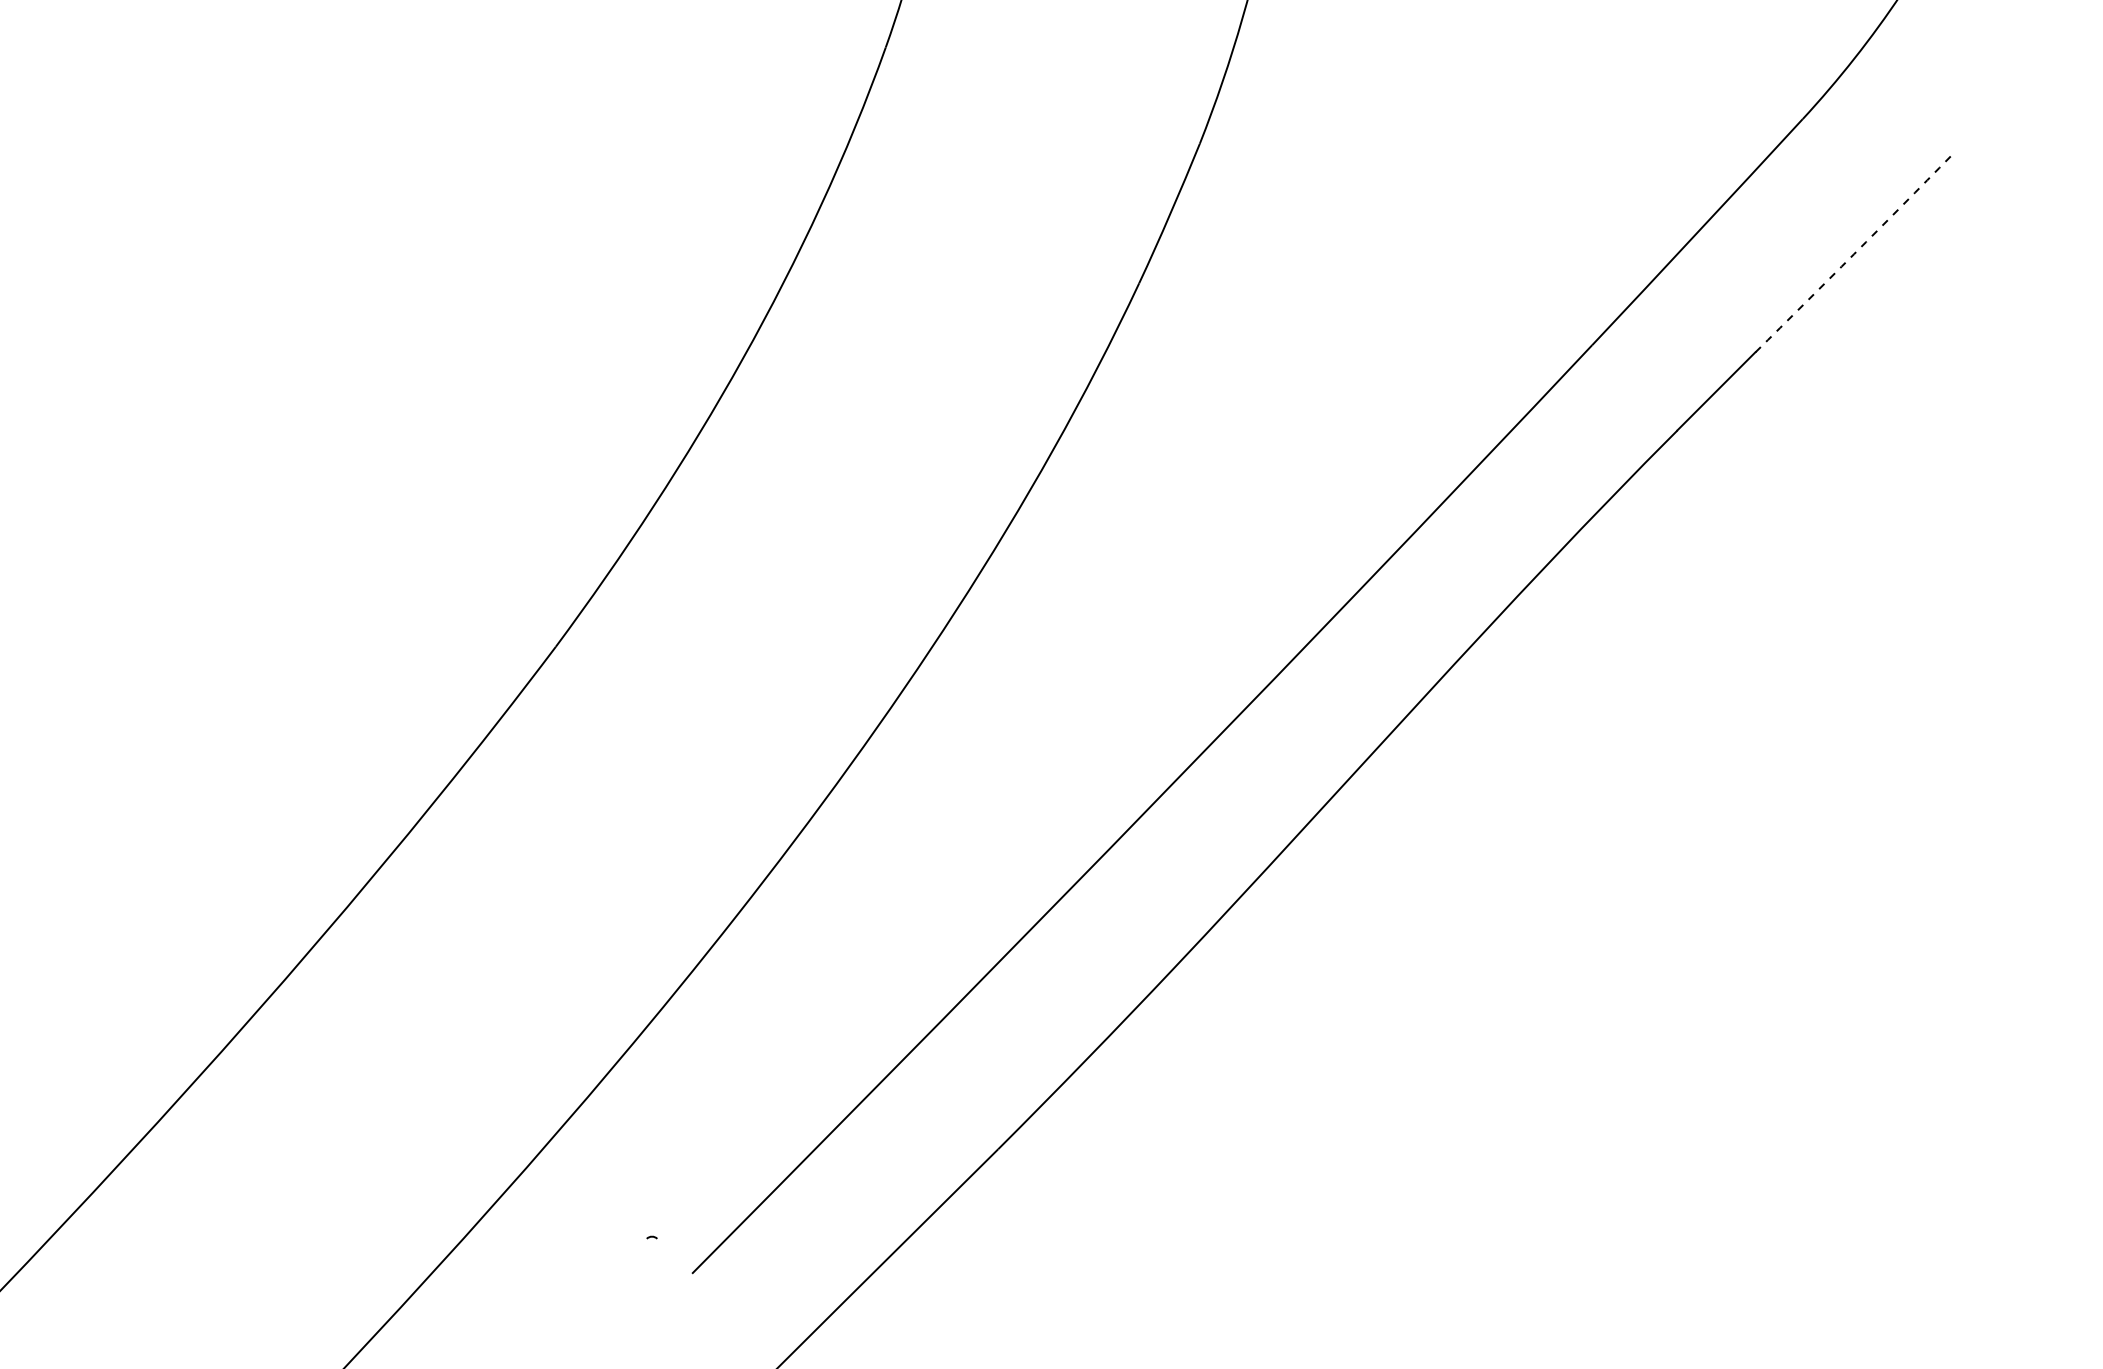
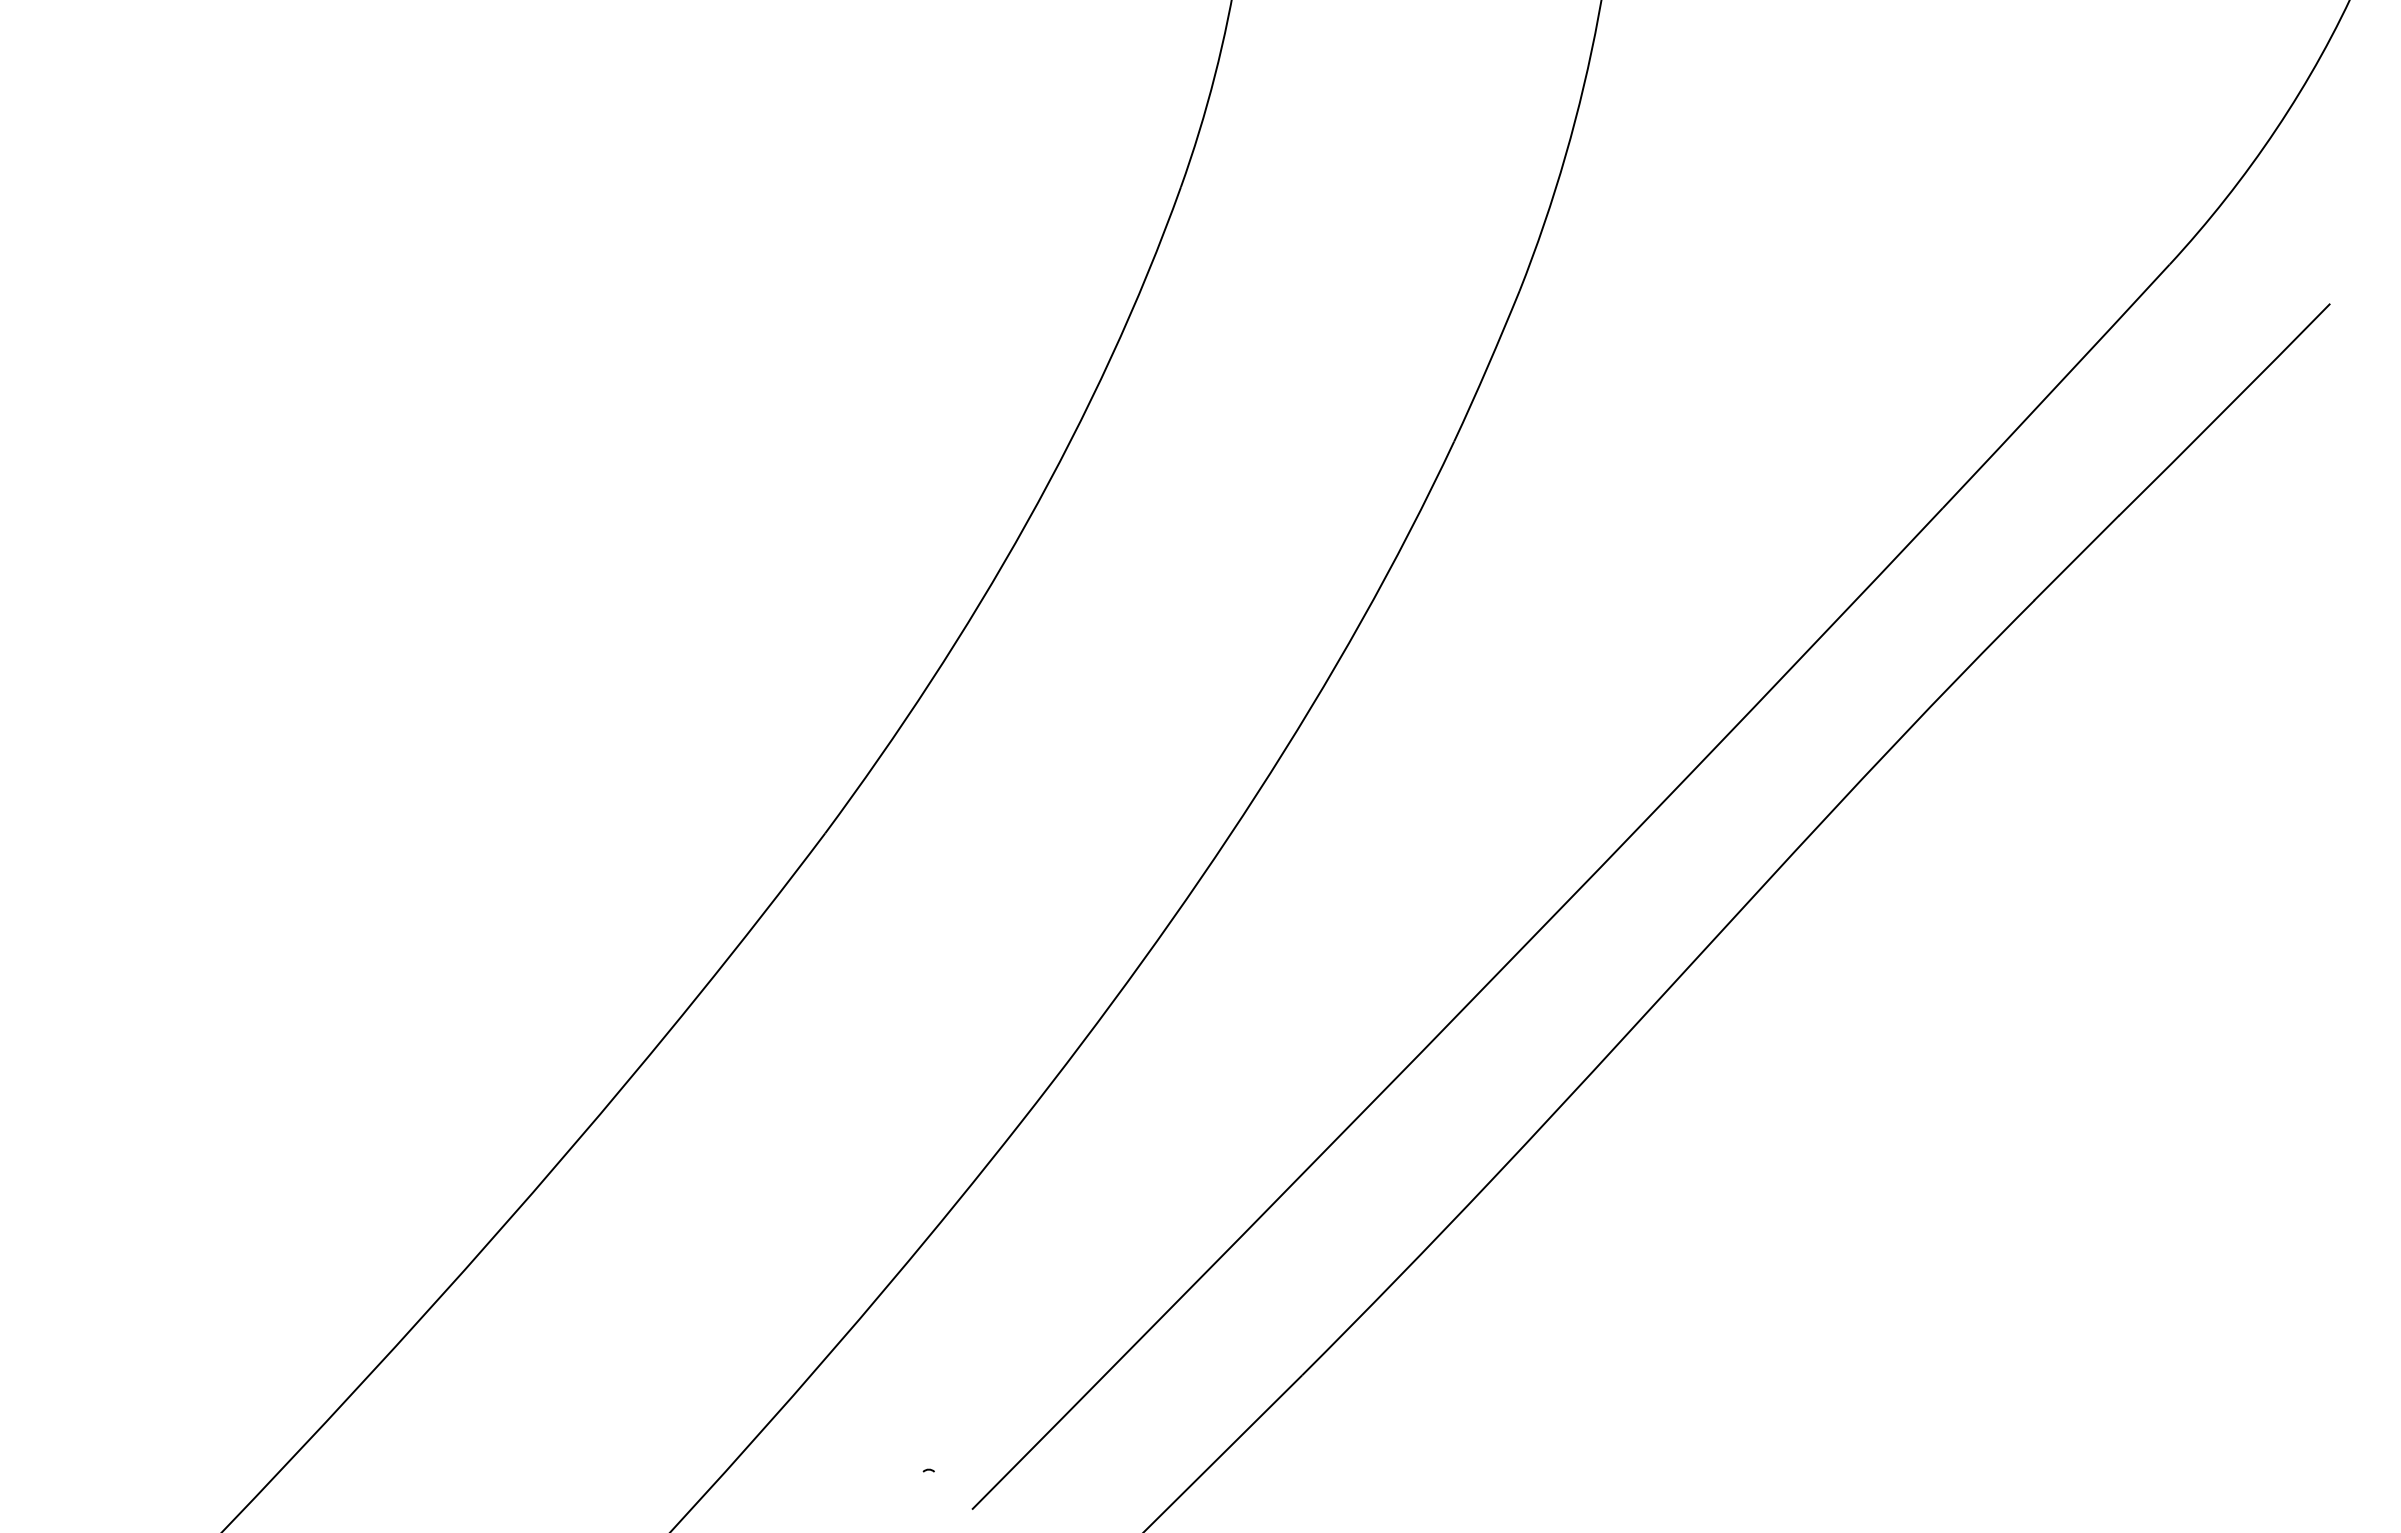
arc: (1853, 254) -> (2224, 410), dashed -> solid

